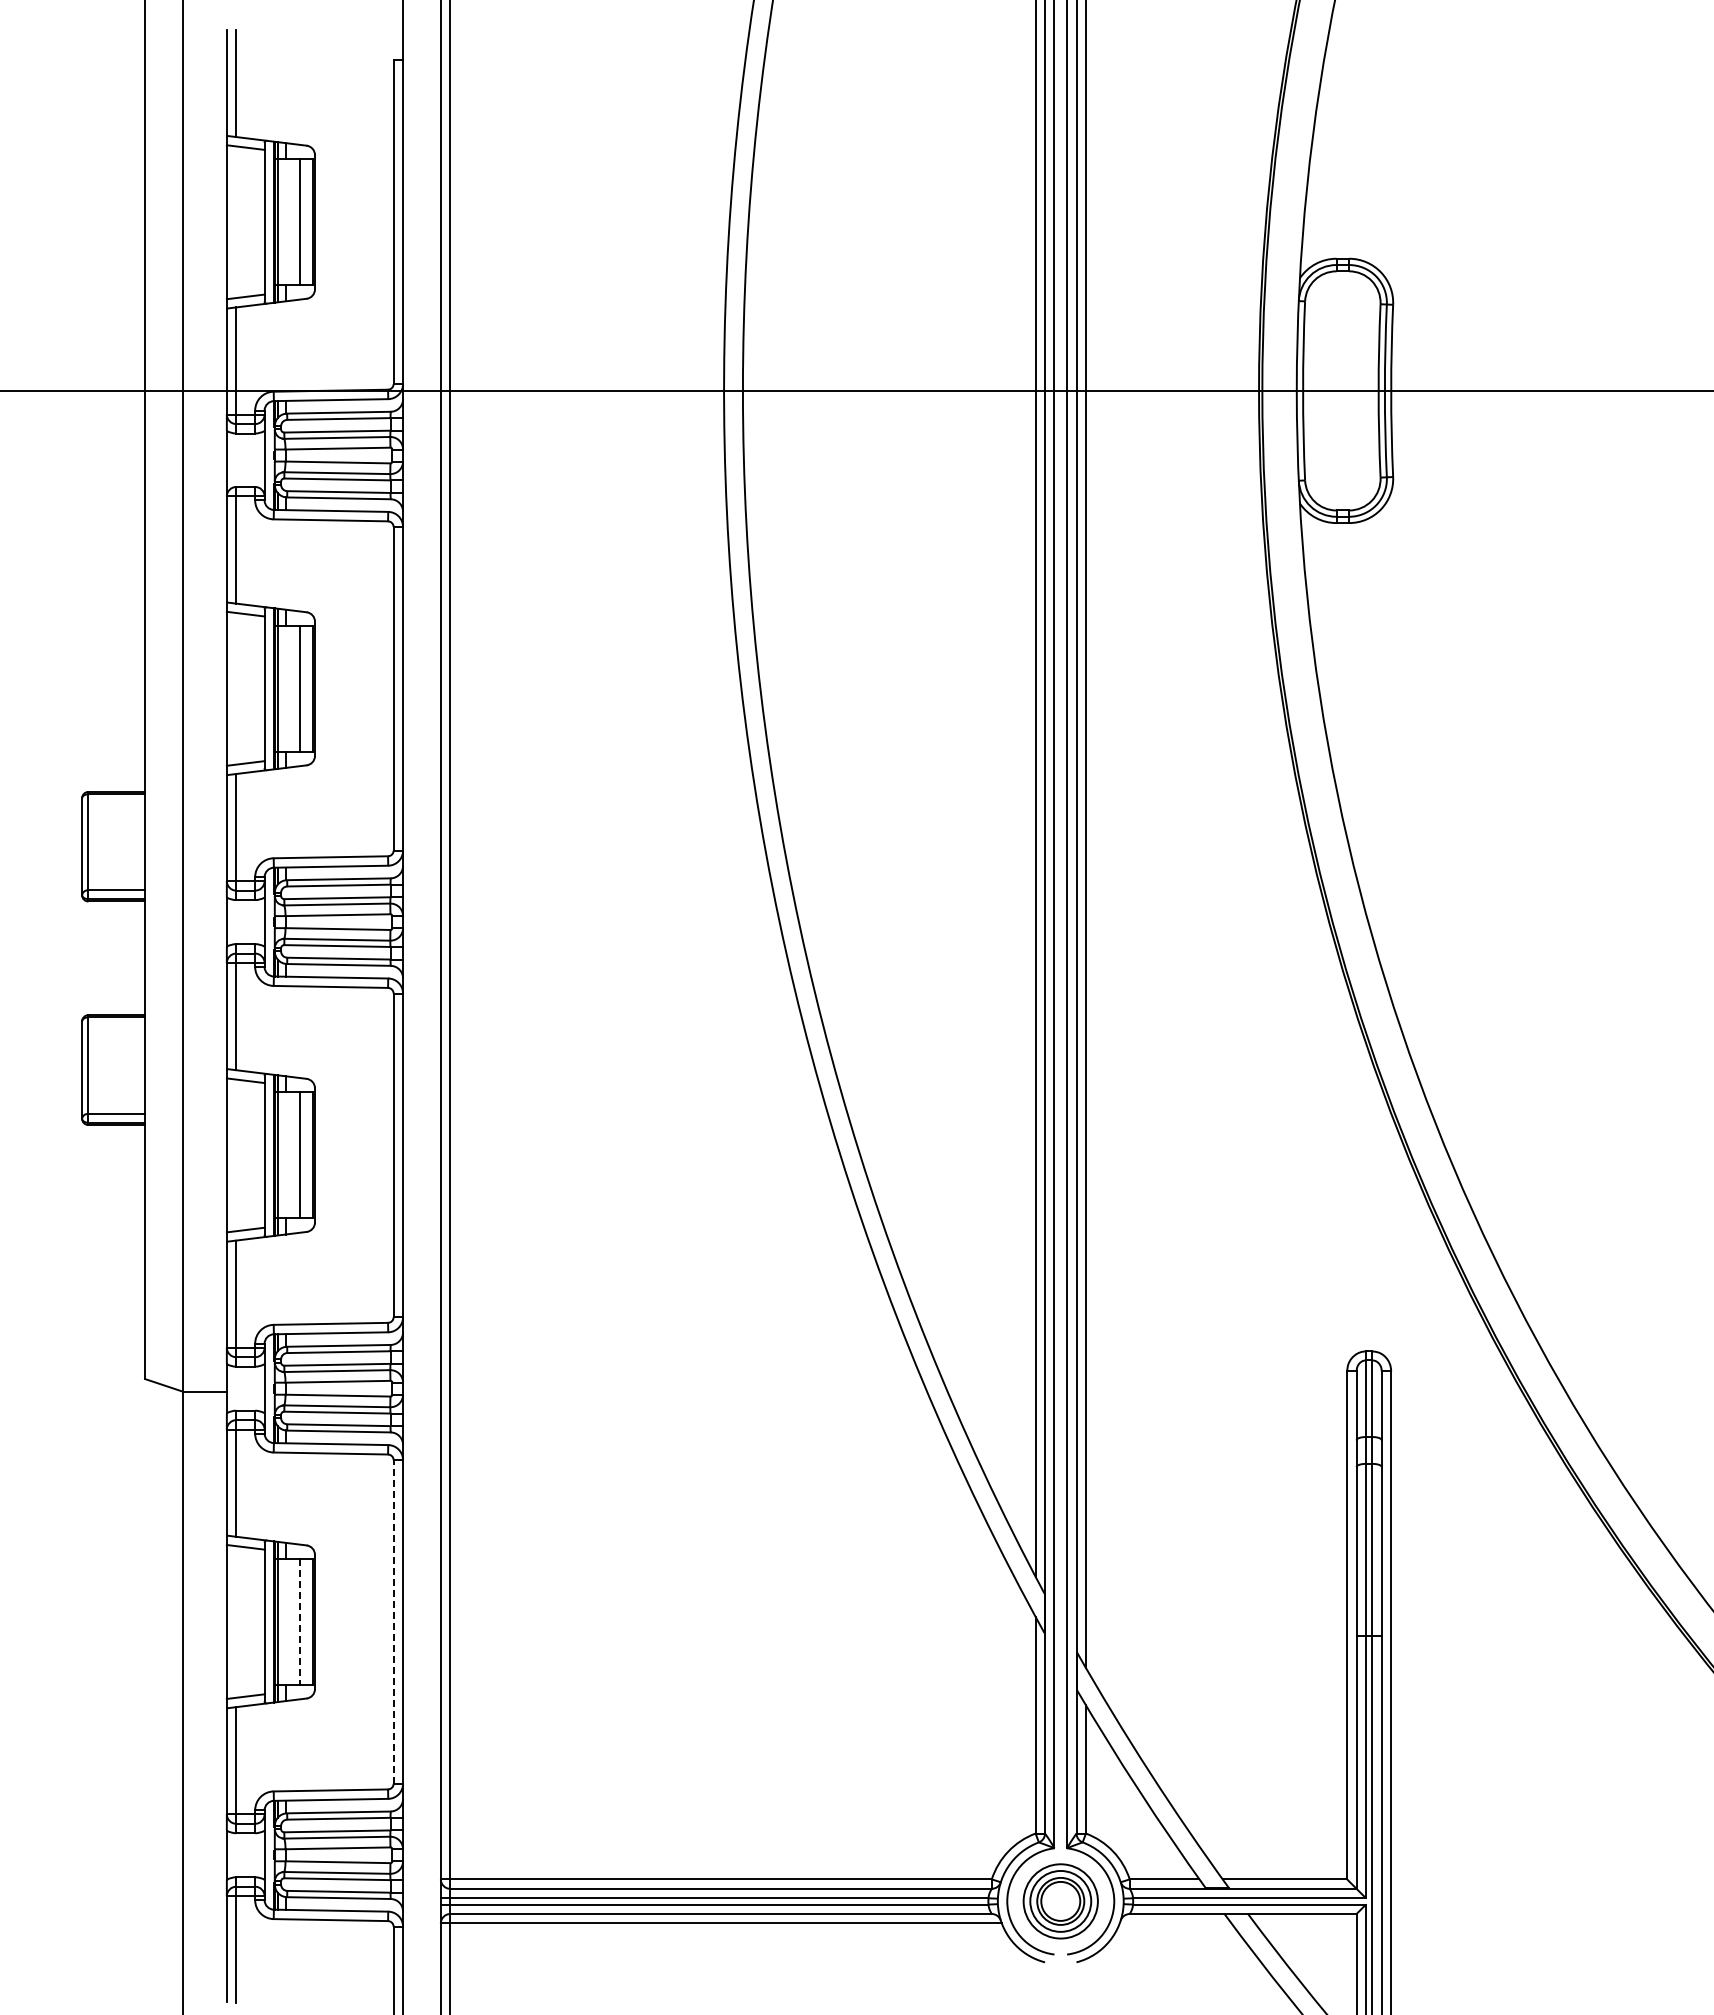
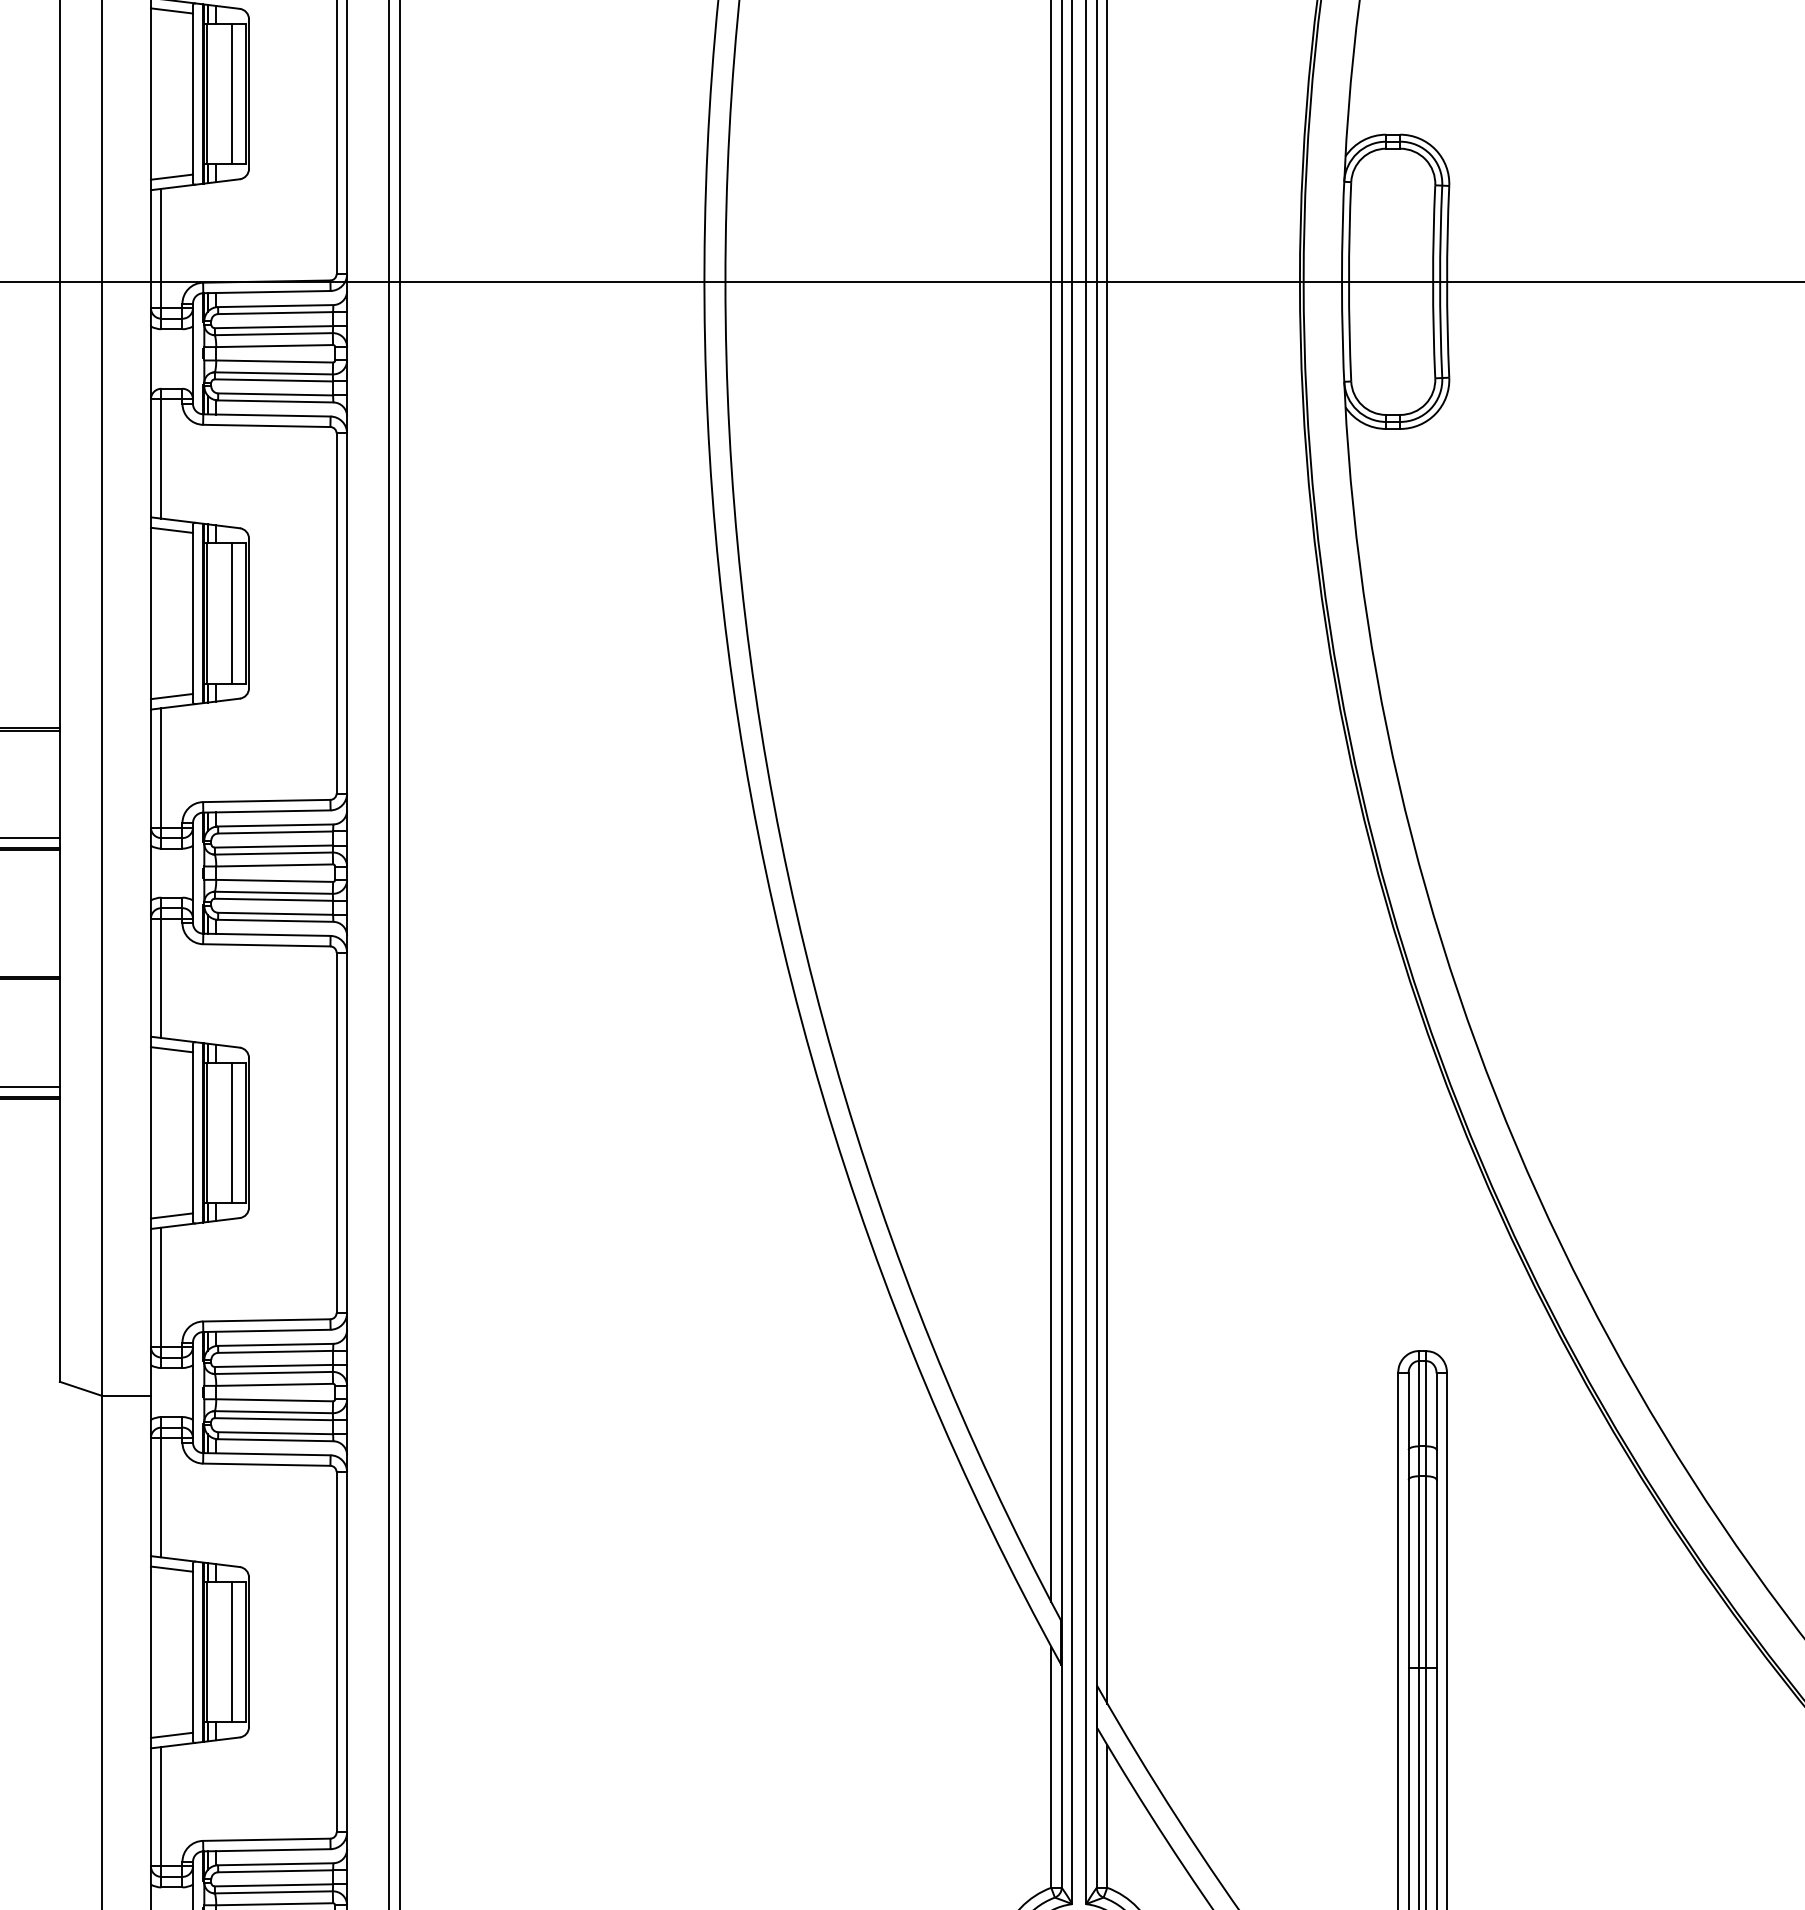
line: (299, 1621) -> (231, 1651), dashed -> solid
line: (393, 1621) -> (336, 1651), dashed -> solid

